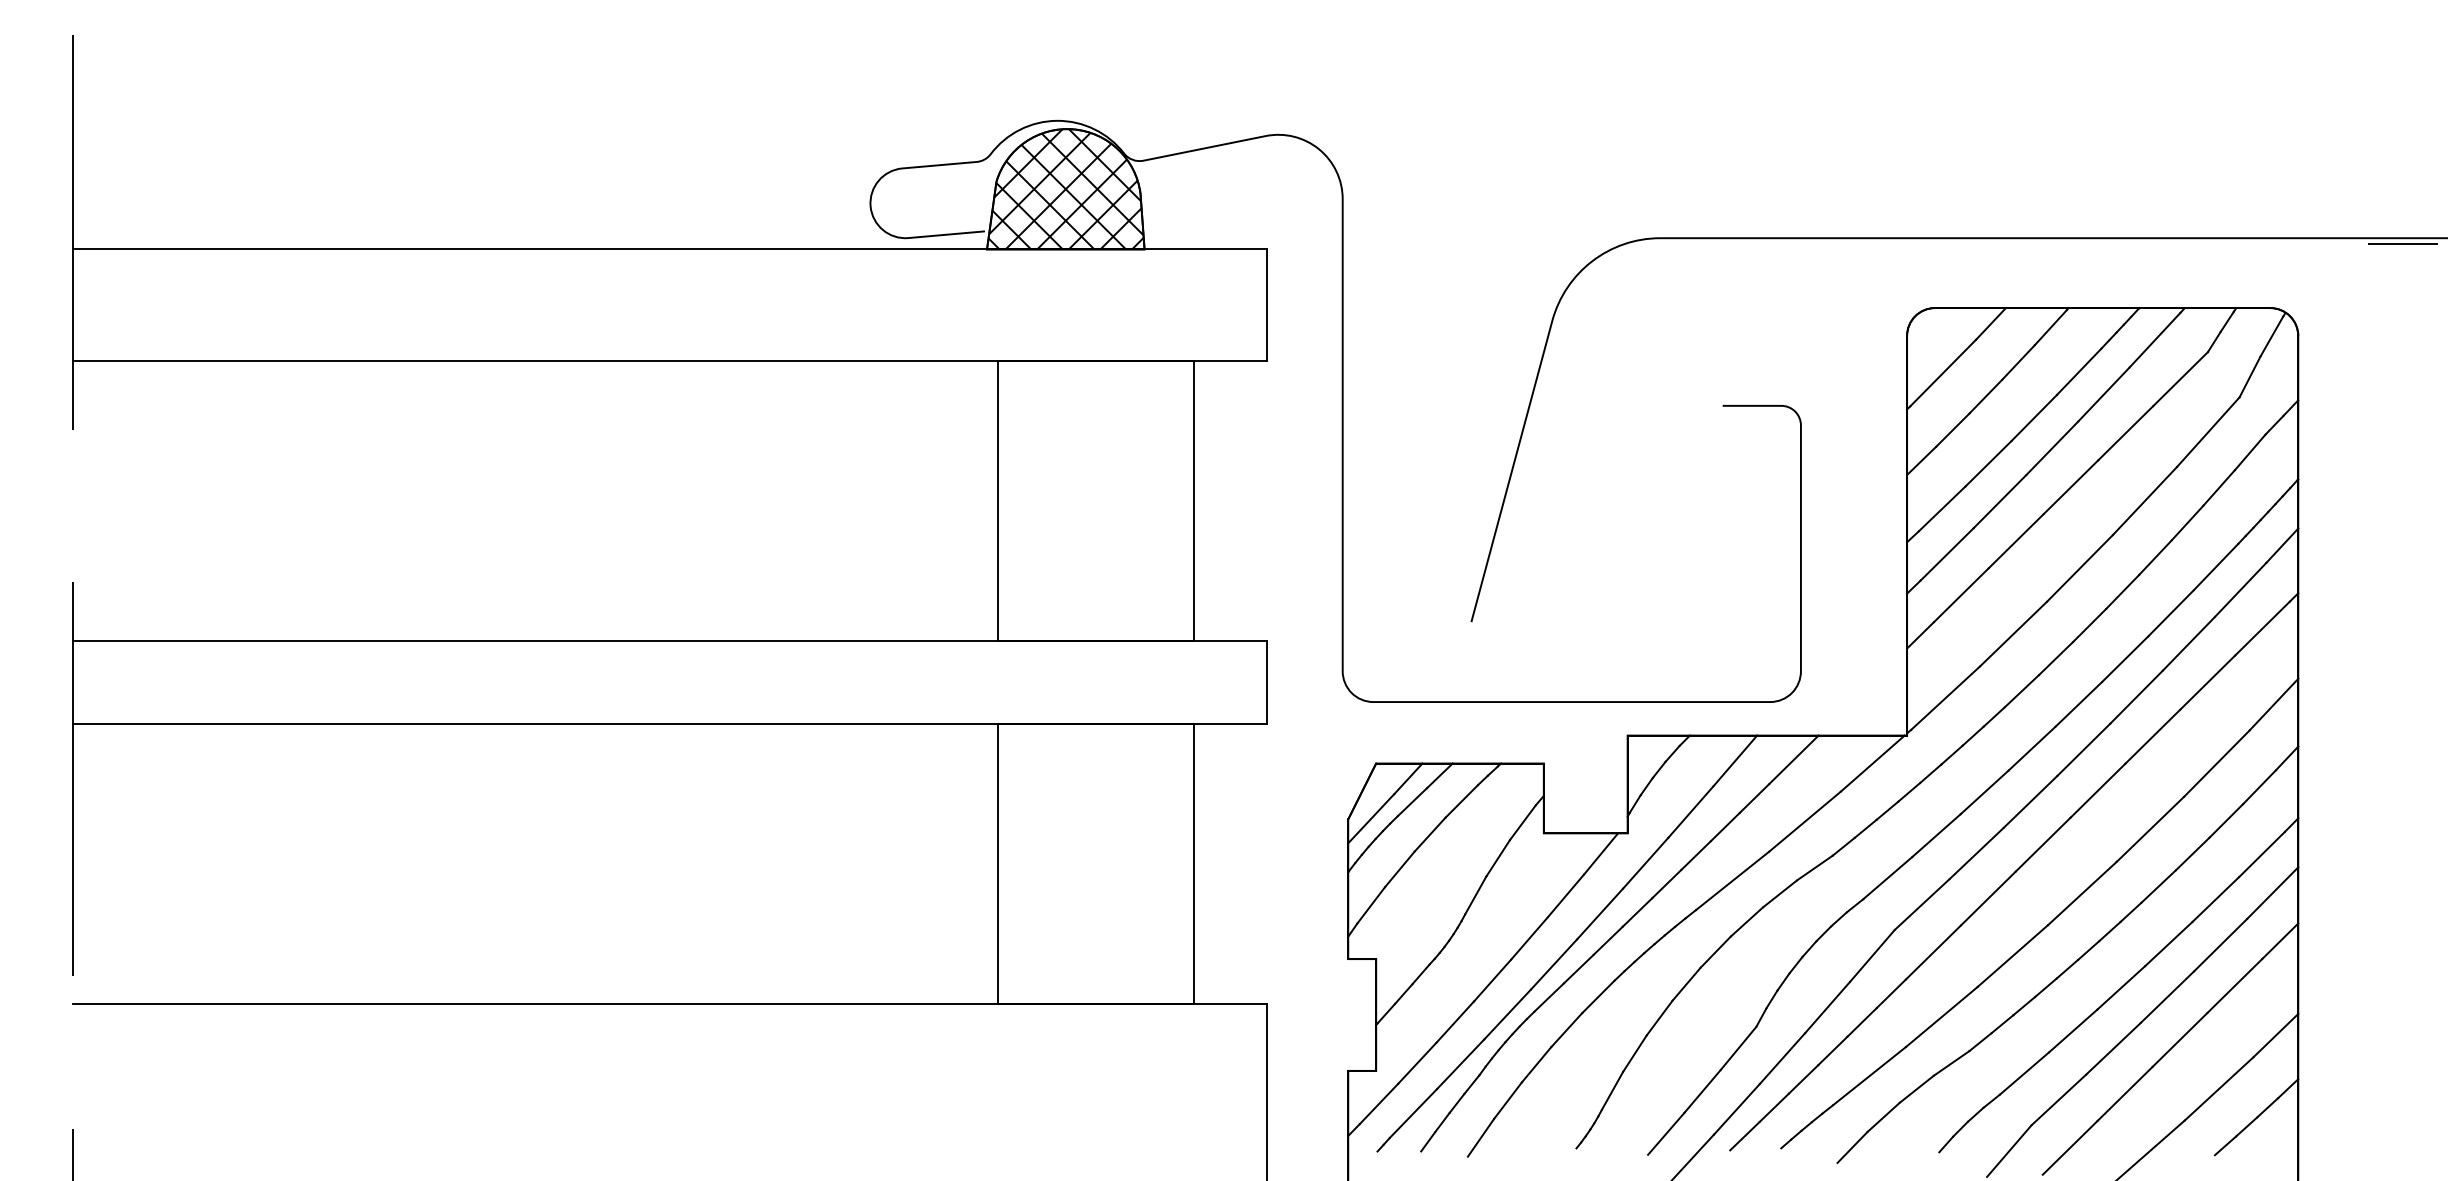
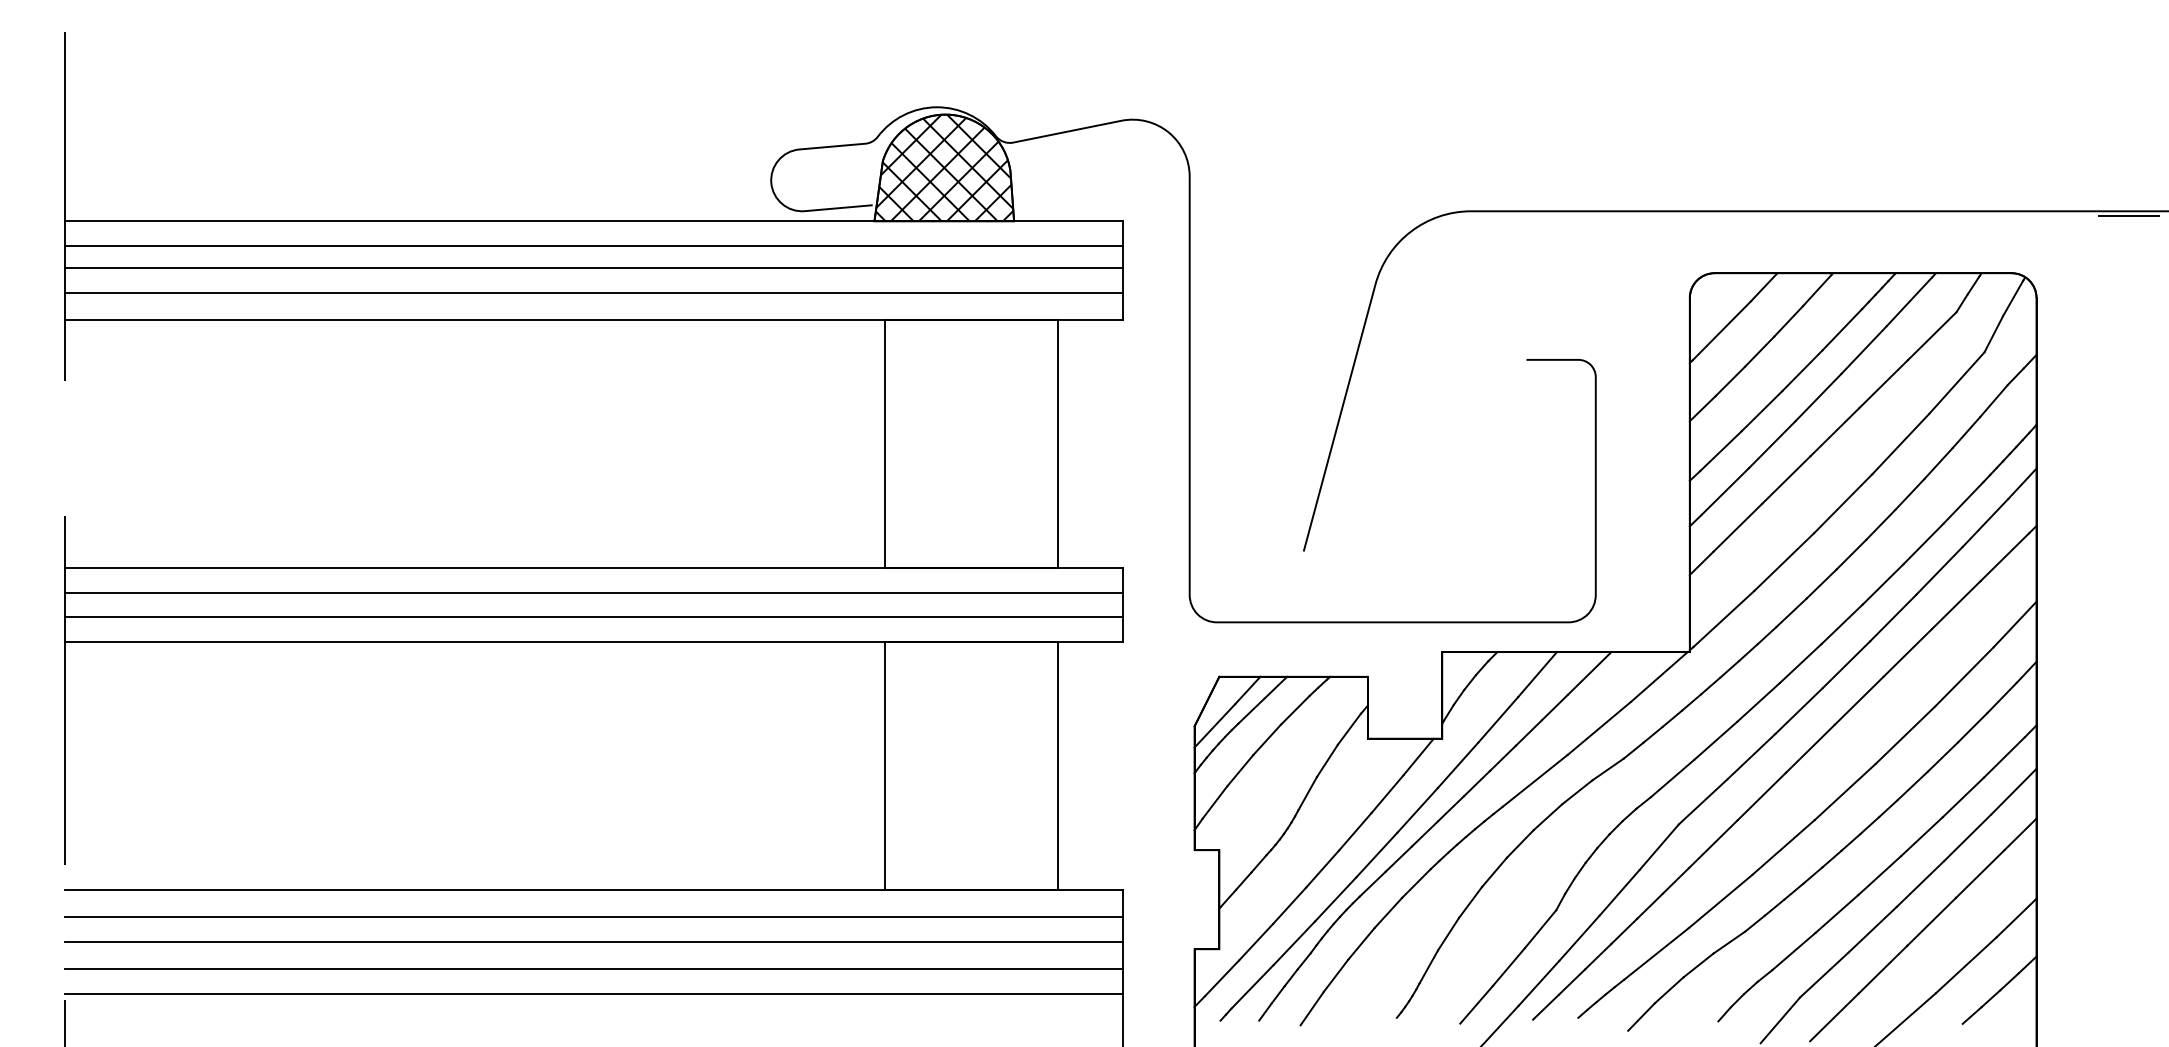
line: (670, 277) -> (593, 246), added
line: (670, 302) -> (593, 268), added
line: (670, 329) -> (593, 292), added
line: (670, 668) -> (593, 592), added
line: (670, 696) -> (593, 617), added
line: (670, 1034) -> (593, 916), added
line: (670, 1062) -> (593, 941), added
line: (670, 1093) -> (593, 969), added
line: (670, 1121) -> (593, 994), added

